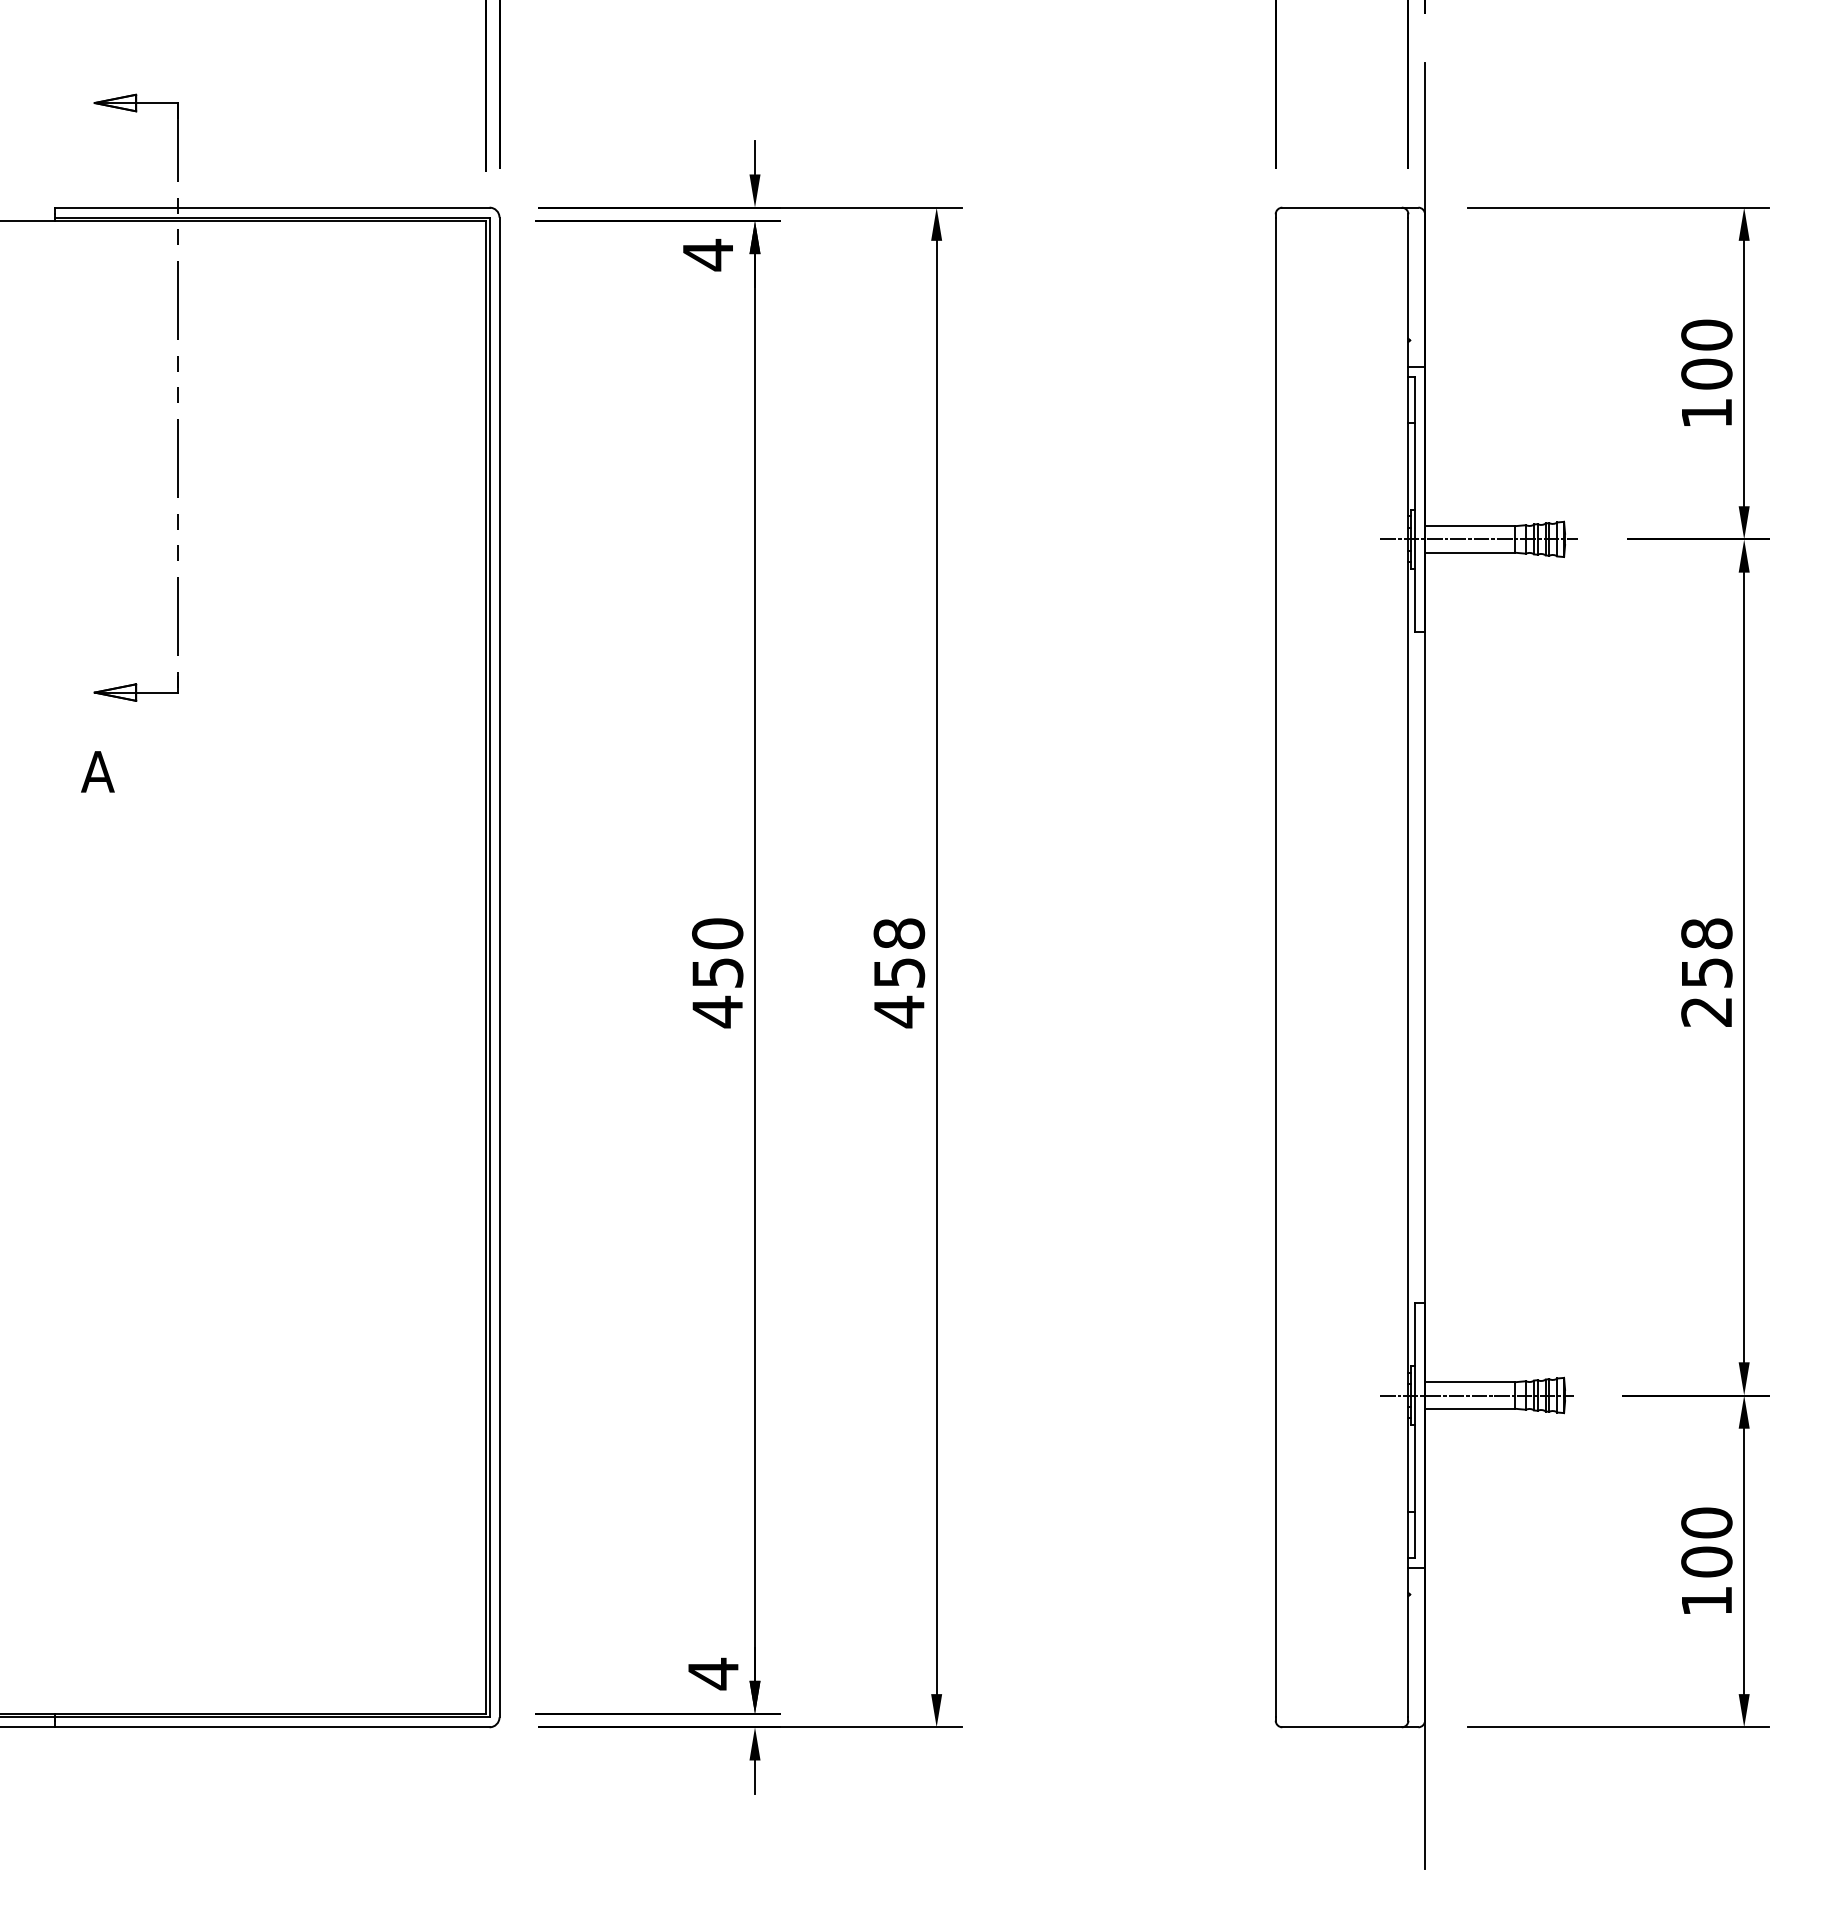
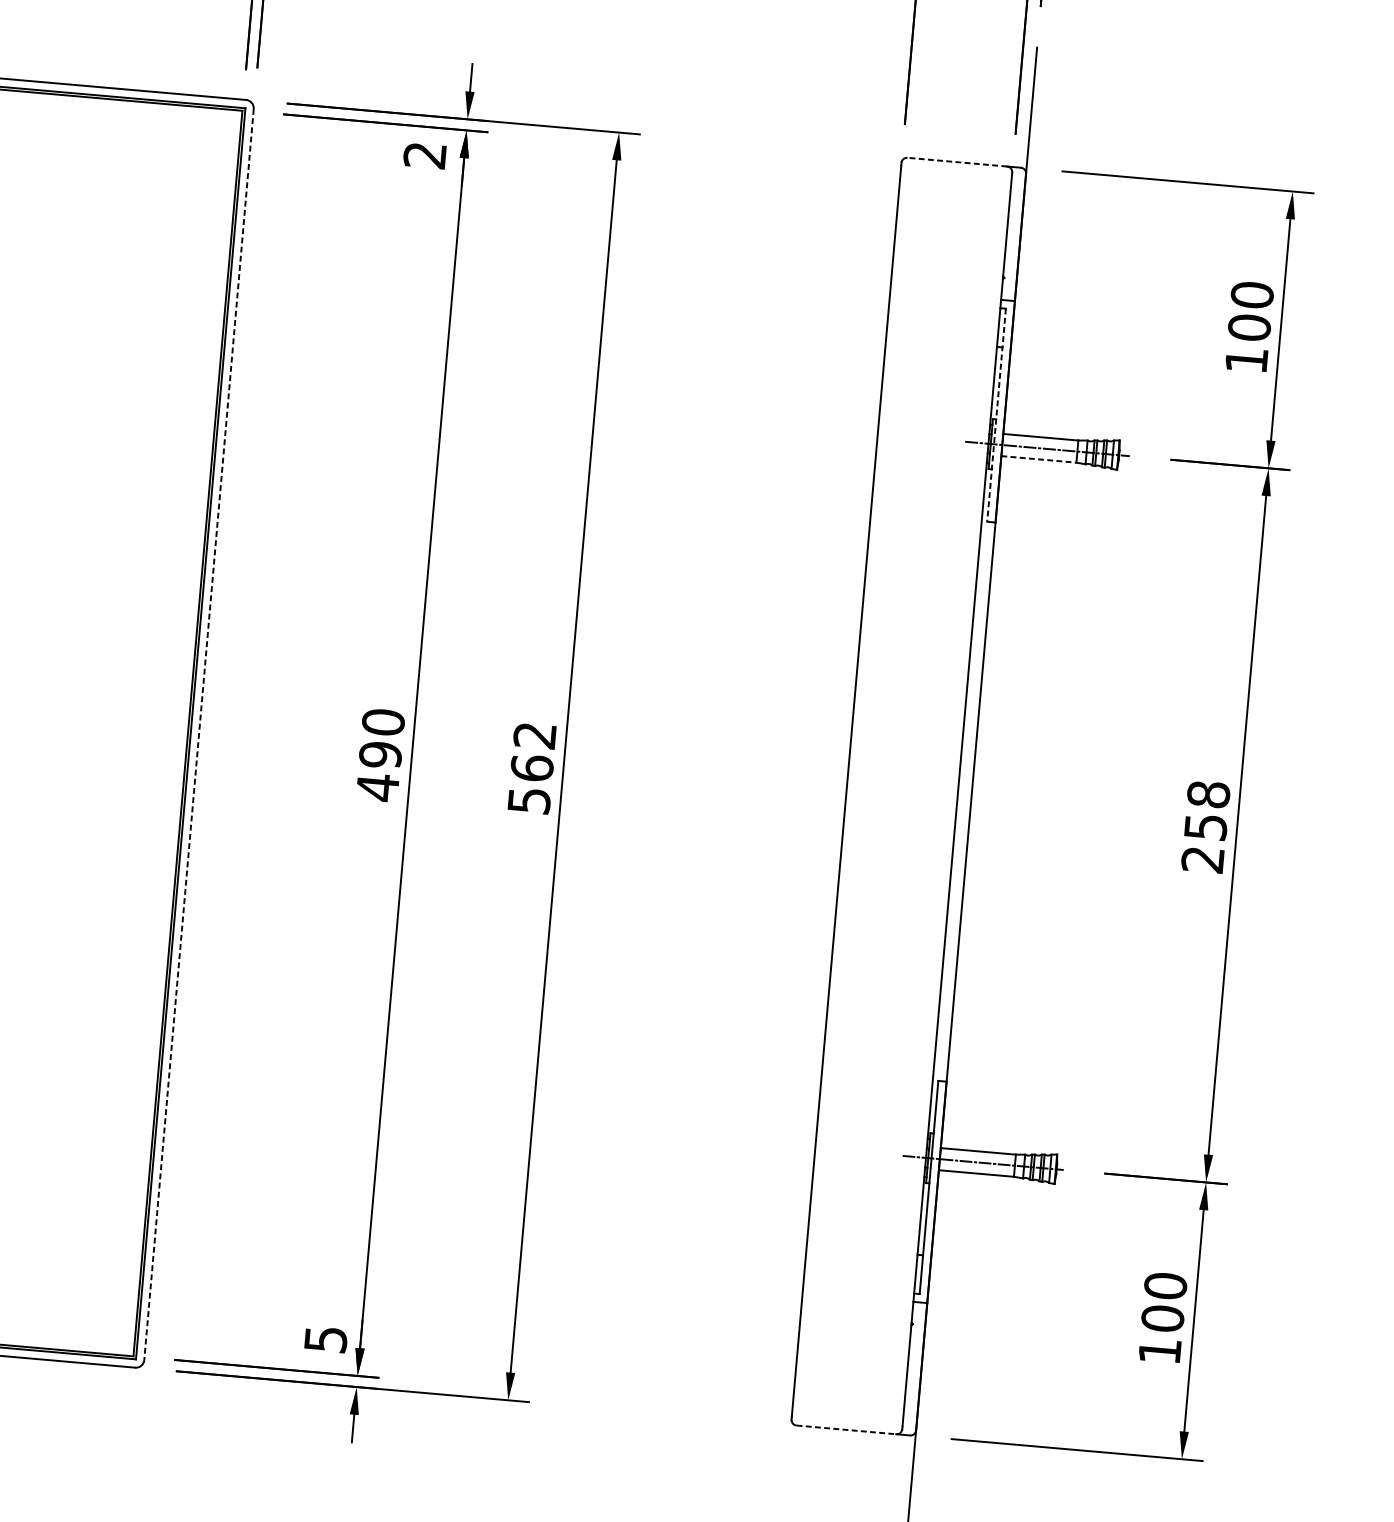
line: (1342, 207) -> (957, 162), solid -> dashed
text: (707, 254) -> (424, 154), 4 -> 2
line: (1415, 504) -> (996, 415), solid -> dashed
line: (1470, 552) -> (1039, 459), solid -> dashed
line: (499, 967) -> (199, 734), solid -> dashed
text: (717, 972) -> (380, 754), 450 -> 490
text: (899, 973) -> (532, 768), 458 -> 562
text: (713, 1673) -> (326, 1339), 4 -> 5
line: (1342, 1727) -> (846, 1430), solid -> dashed

